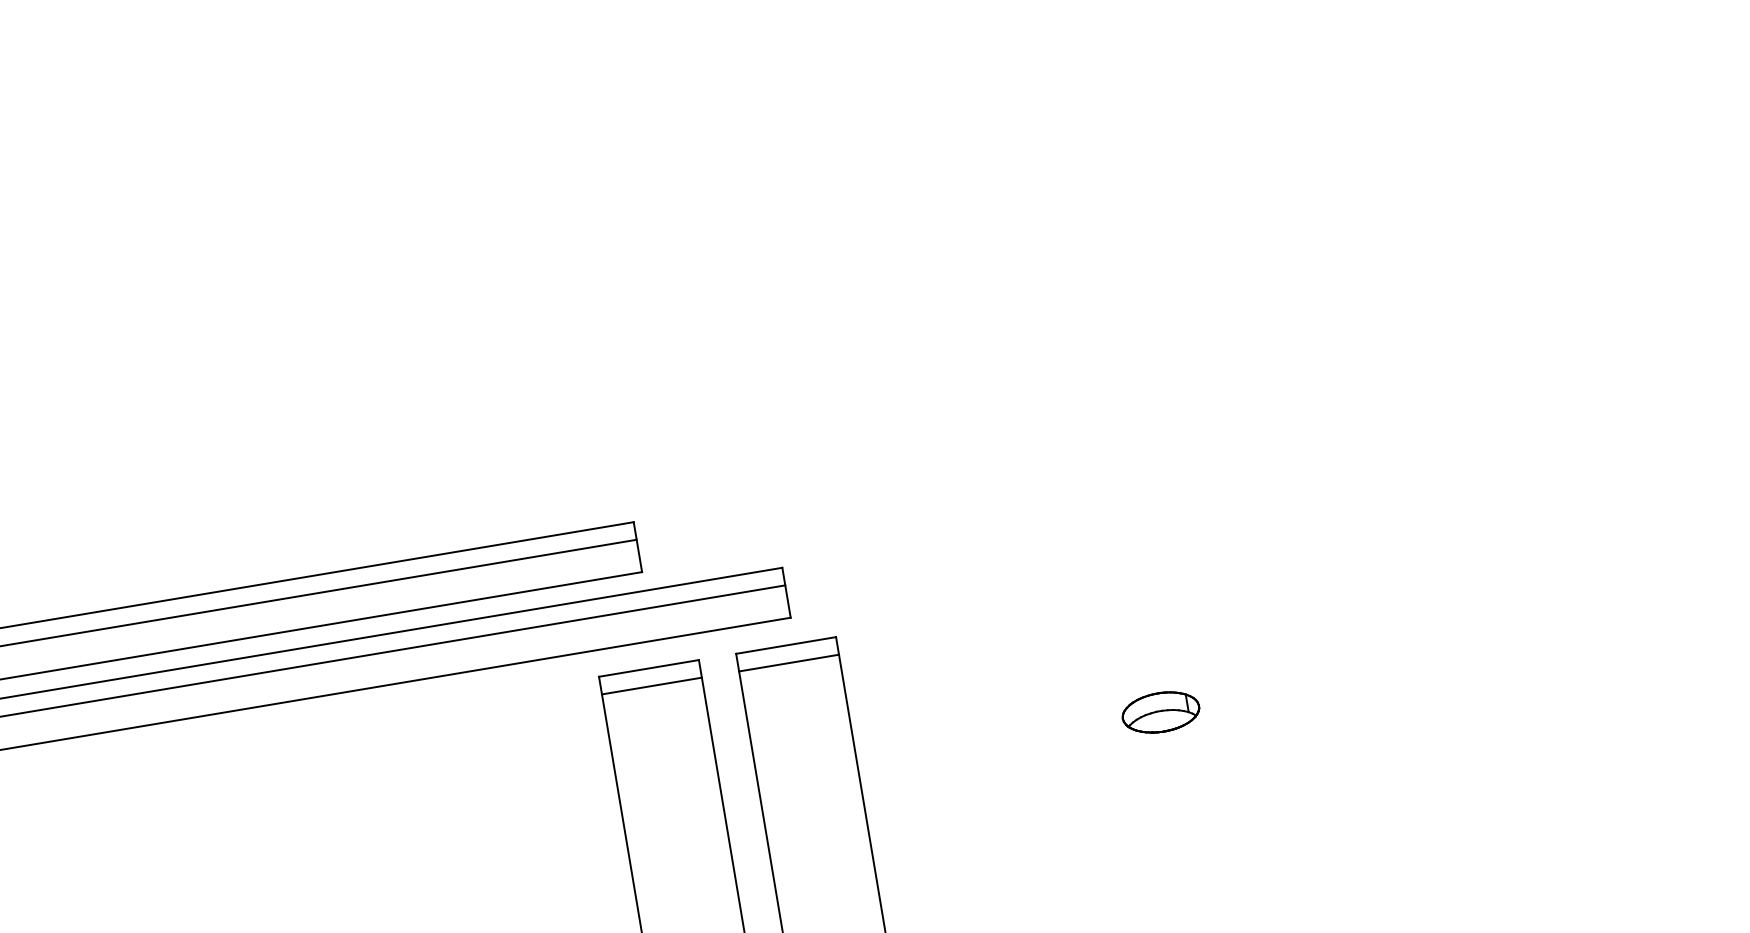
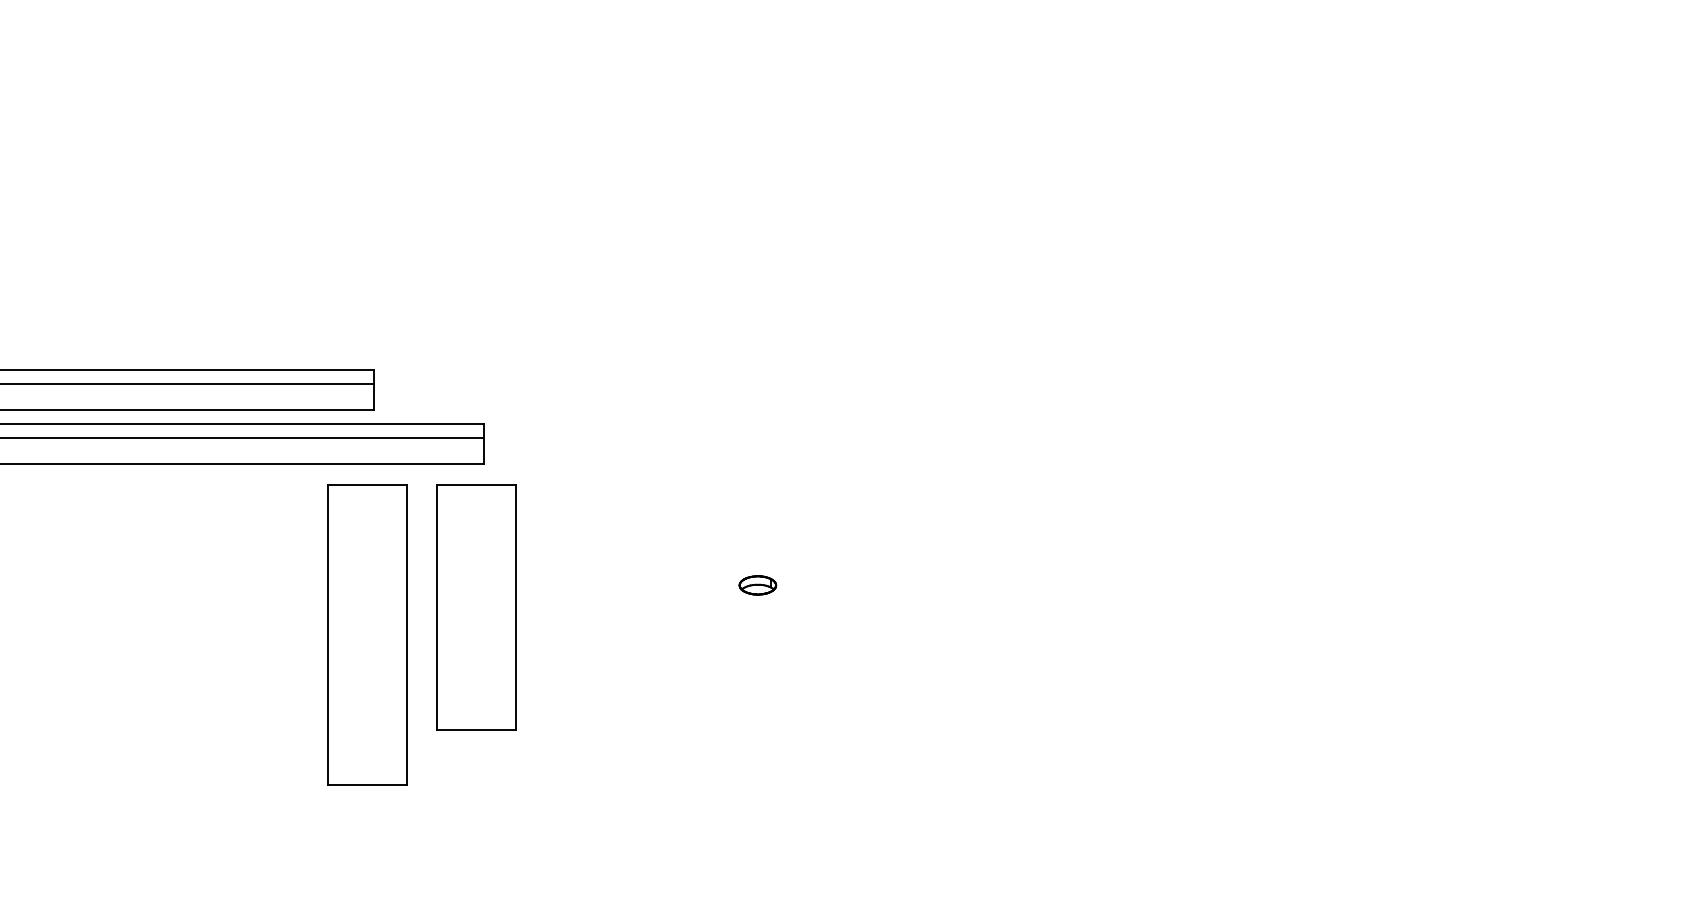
line: (789, 662) -> (476, 498), removed
line: (650, 685) -> (366, 498), removed
part: (1160, 712) -> (757, 585), size x0.6

